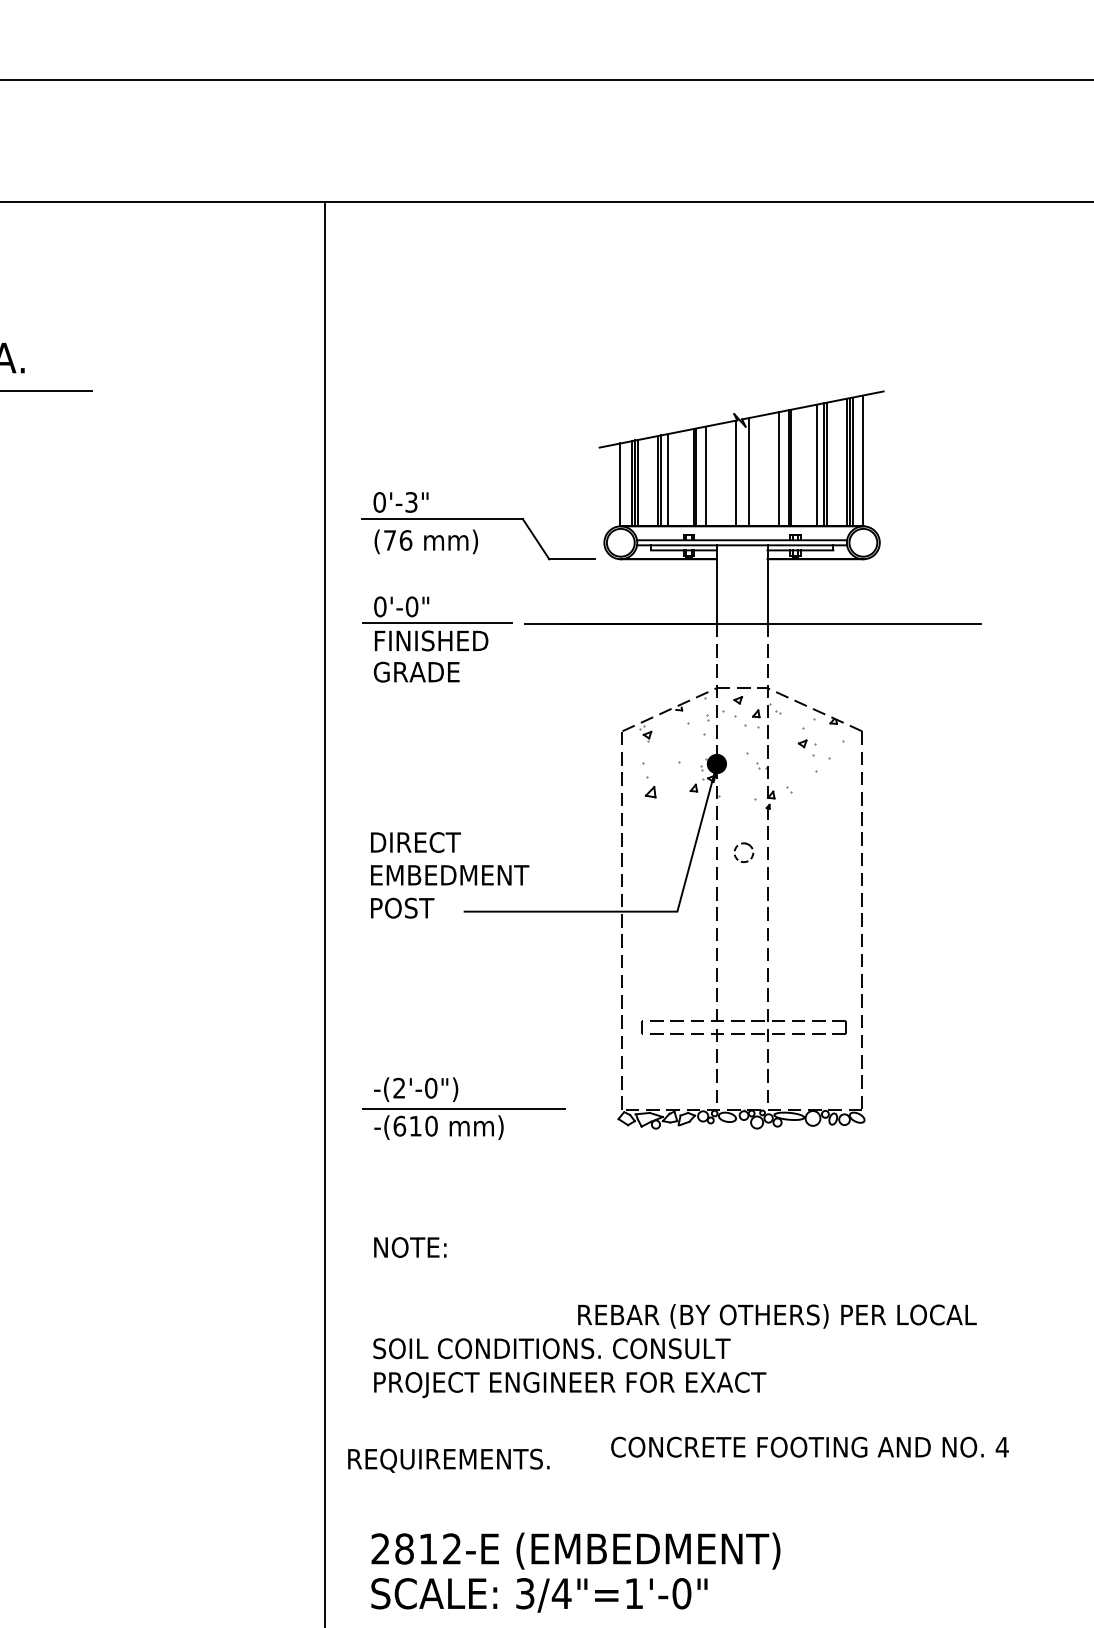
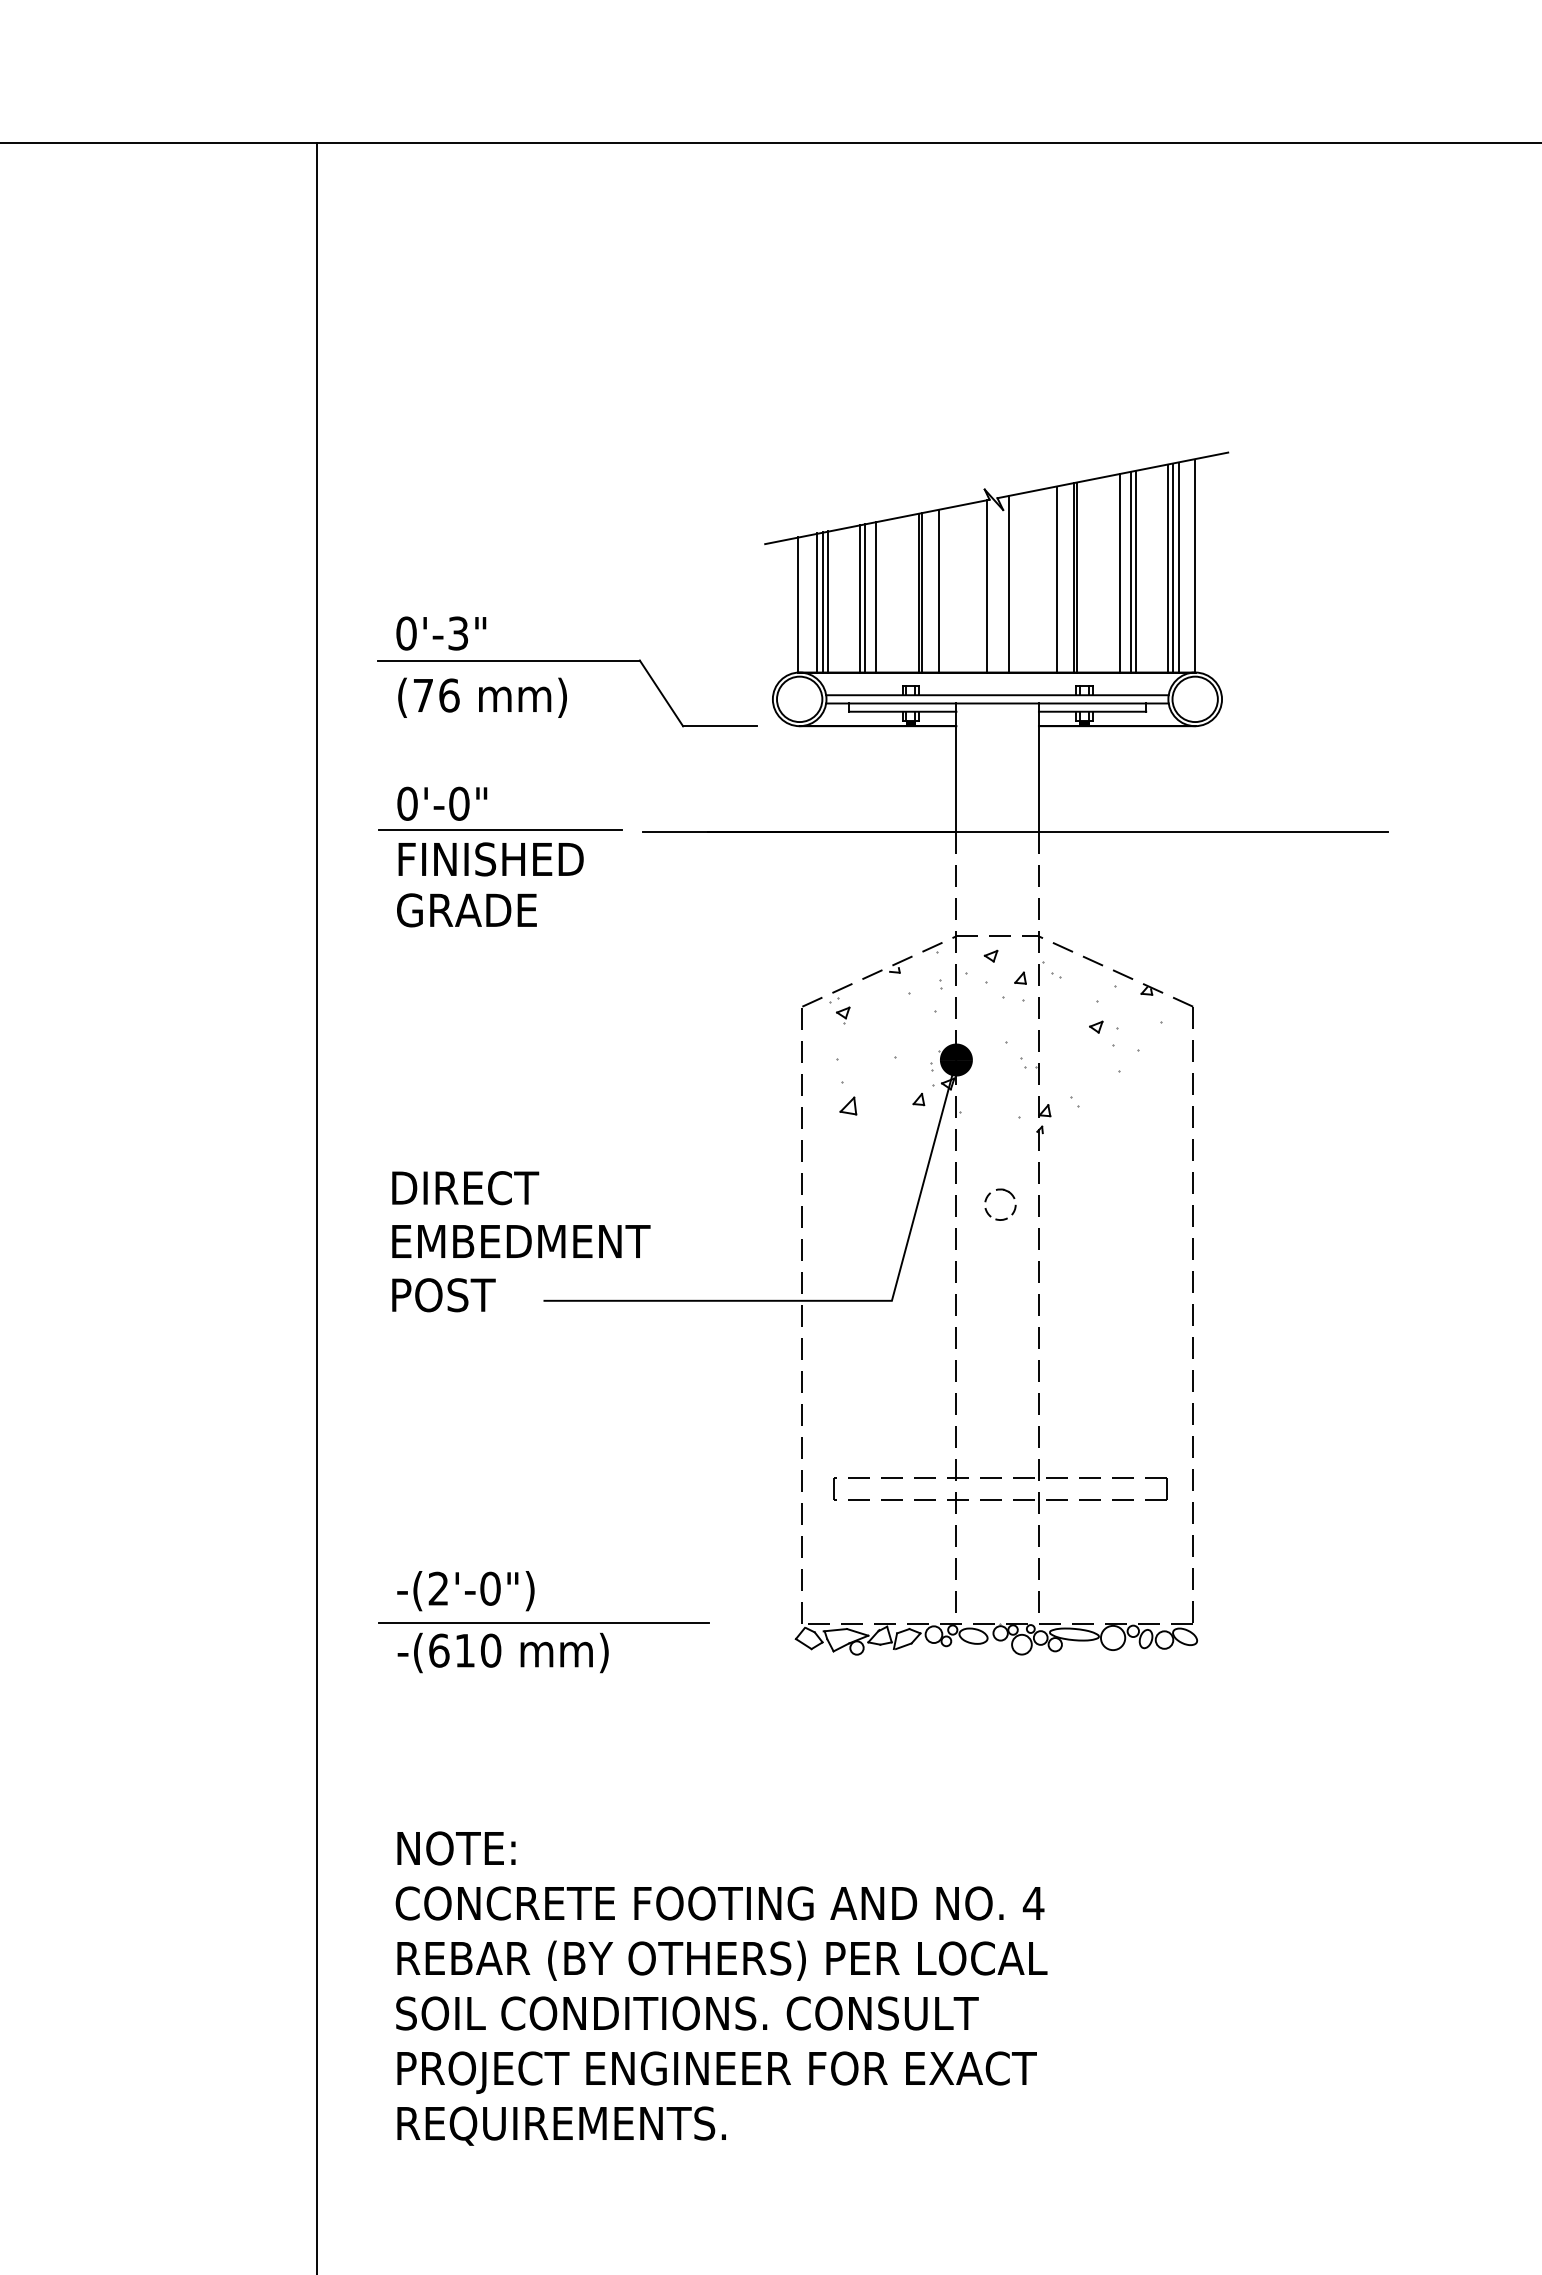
text: (777, 1316) -> (722, 1960), moved
text: (809, 1446) -> (719, 1902), moved
text: (448, 1460) -> (561, 2125), moved

